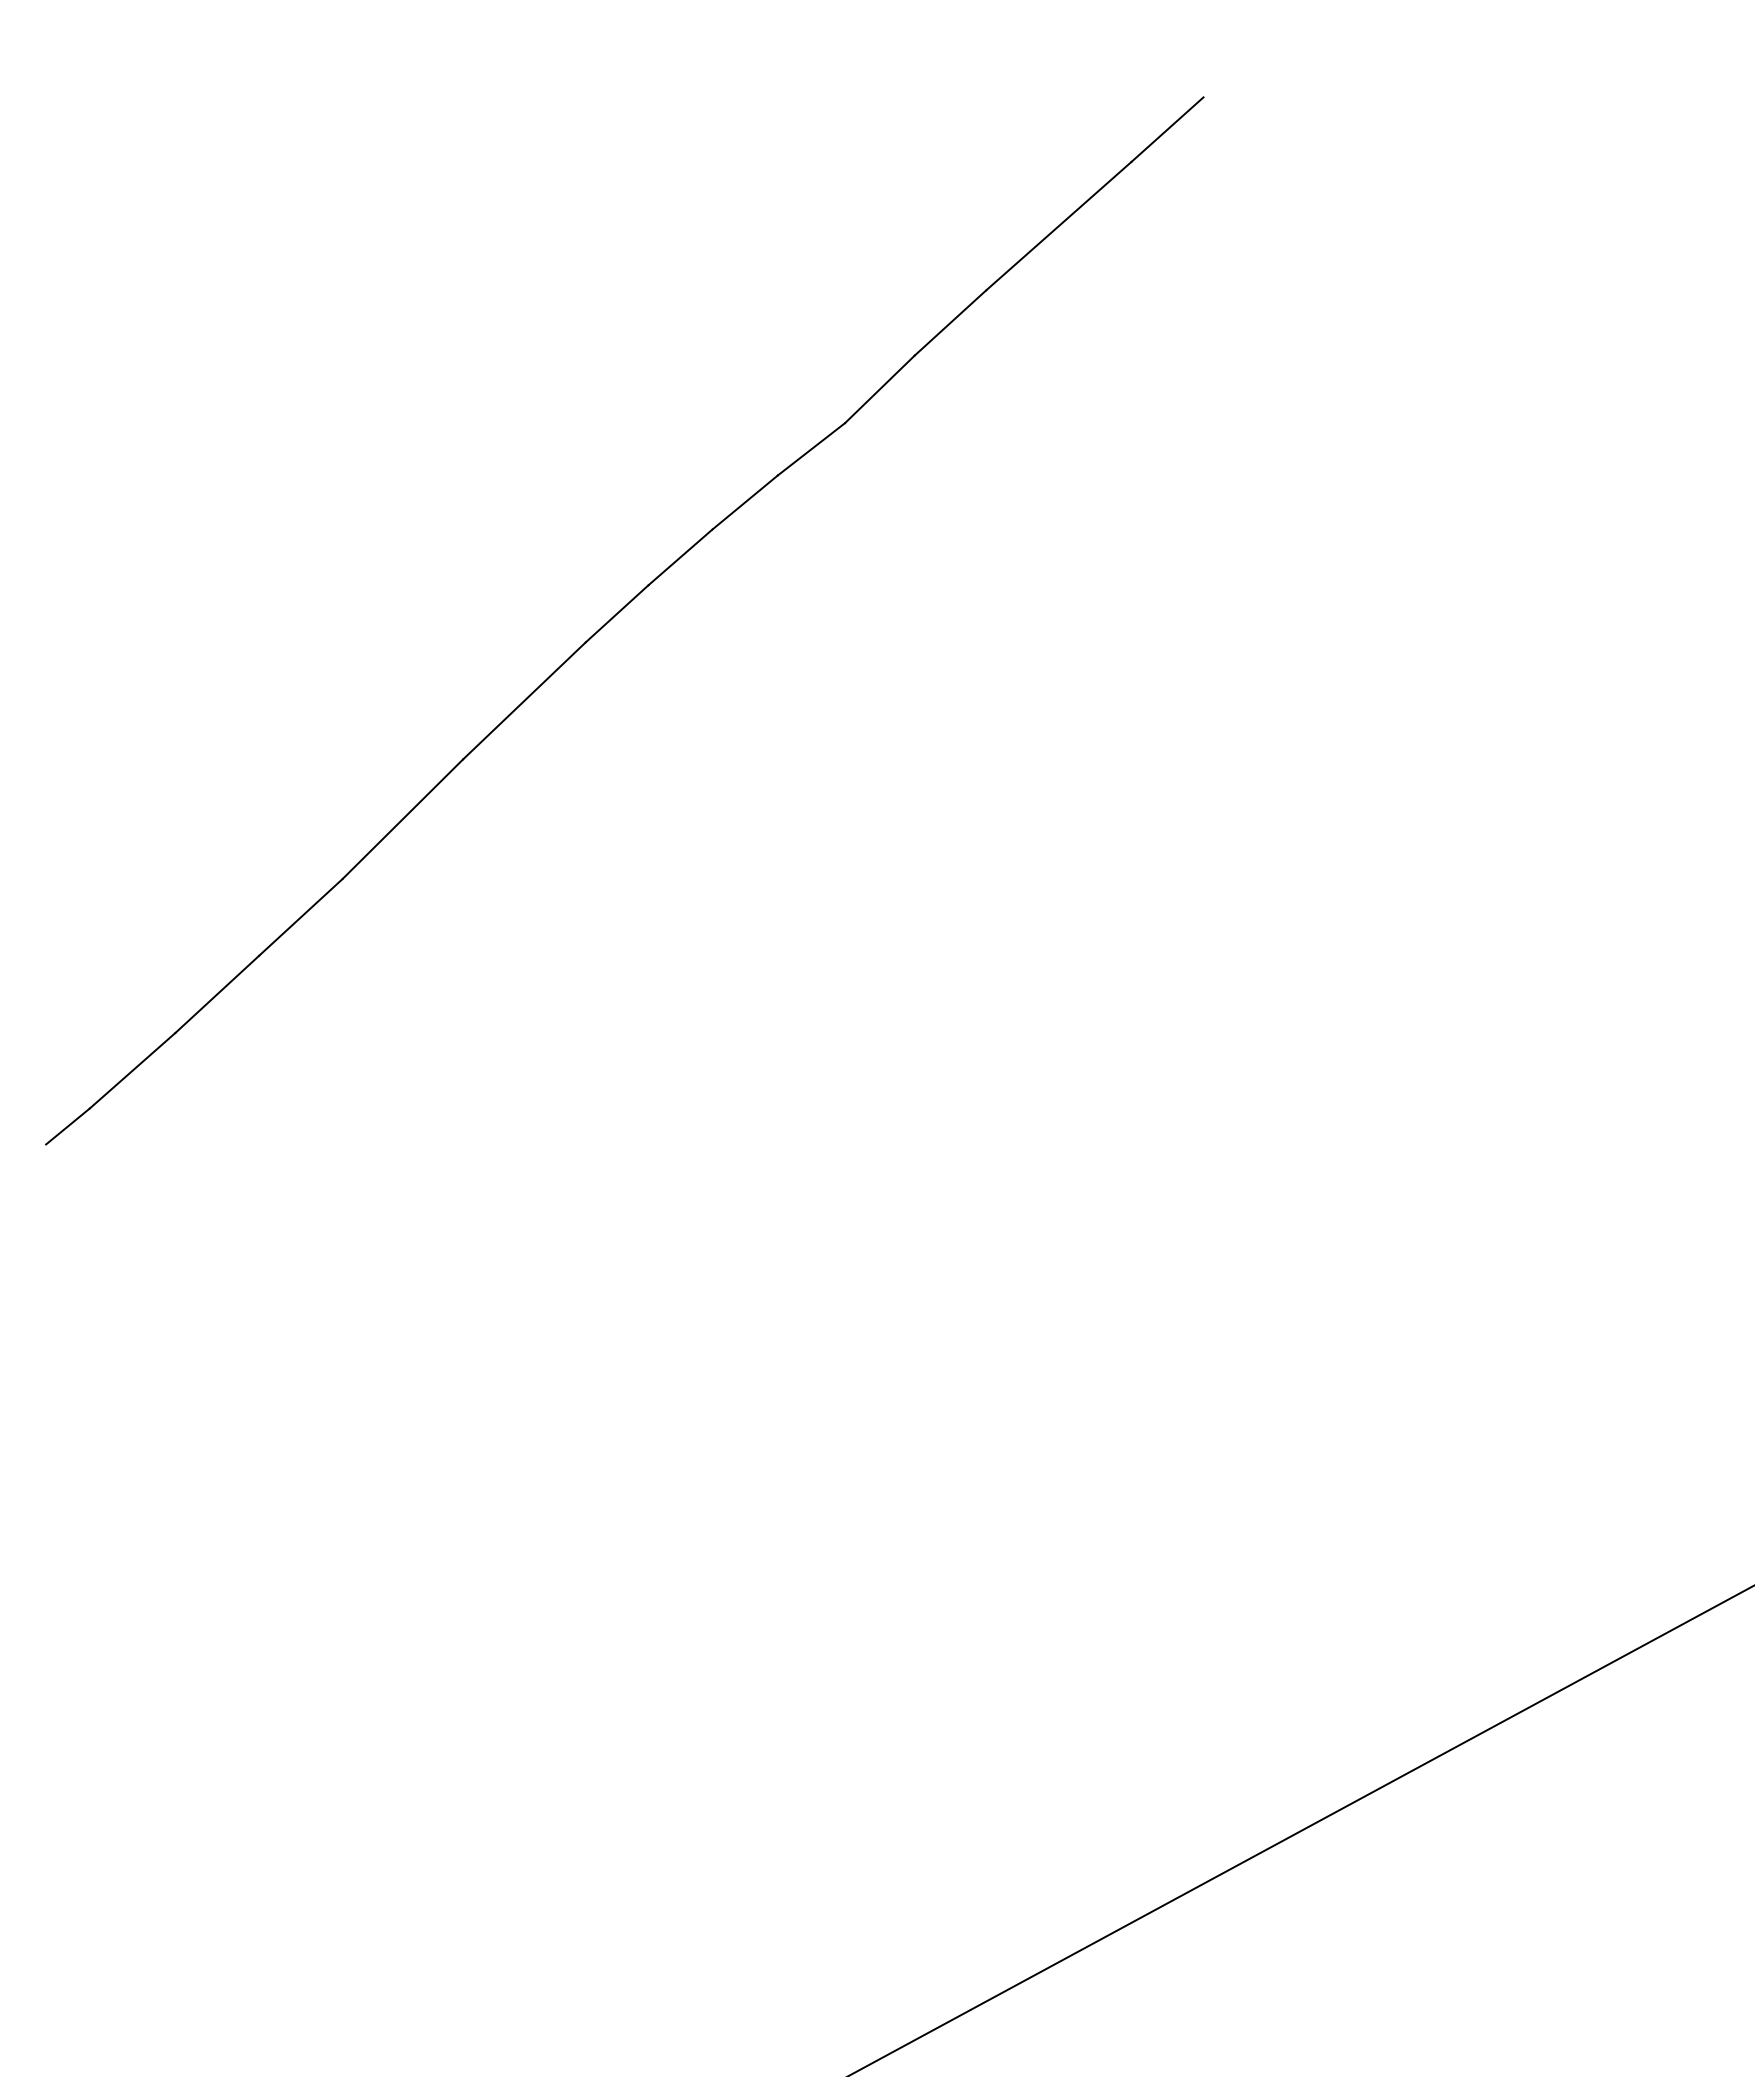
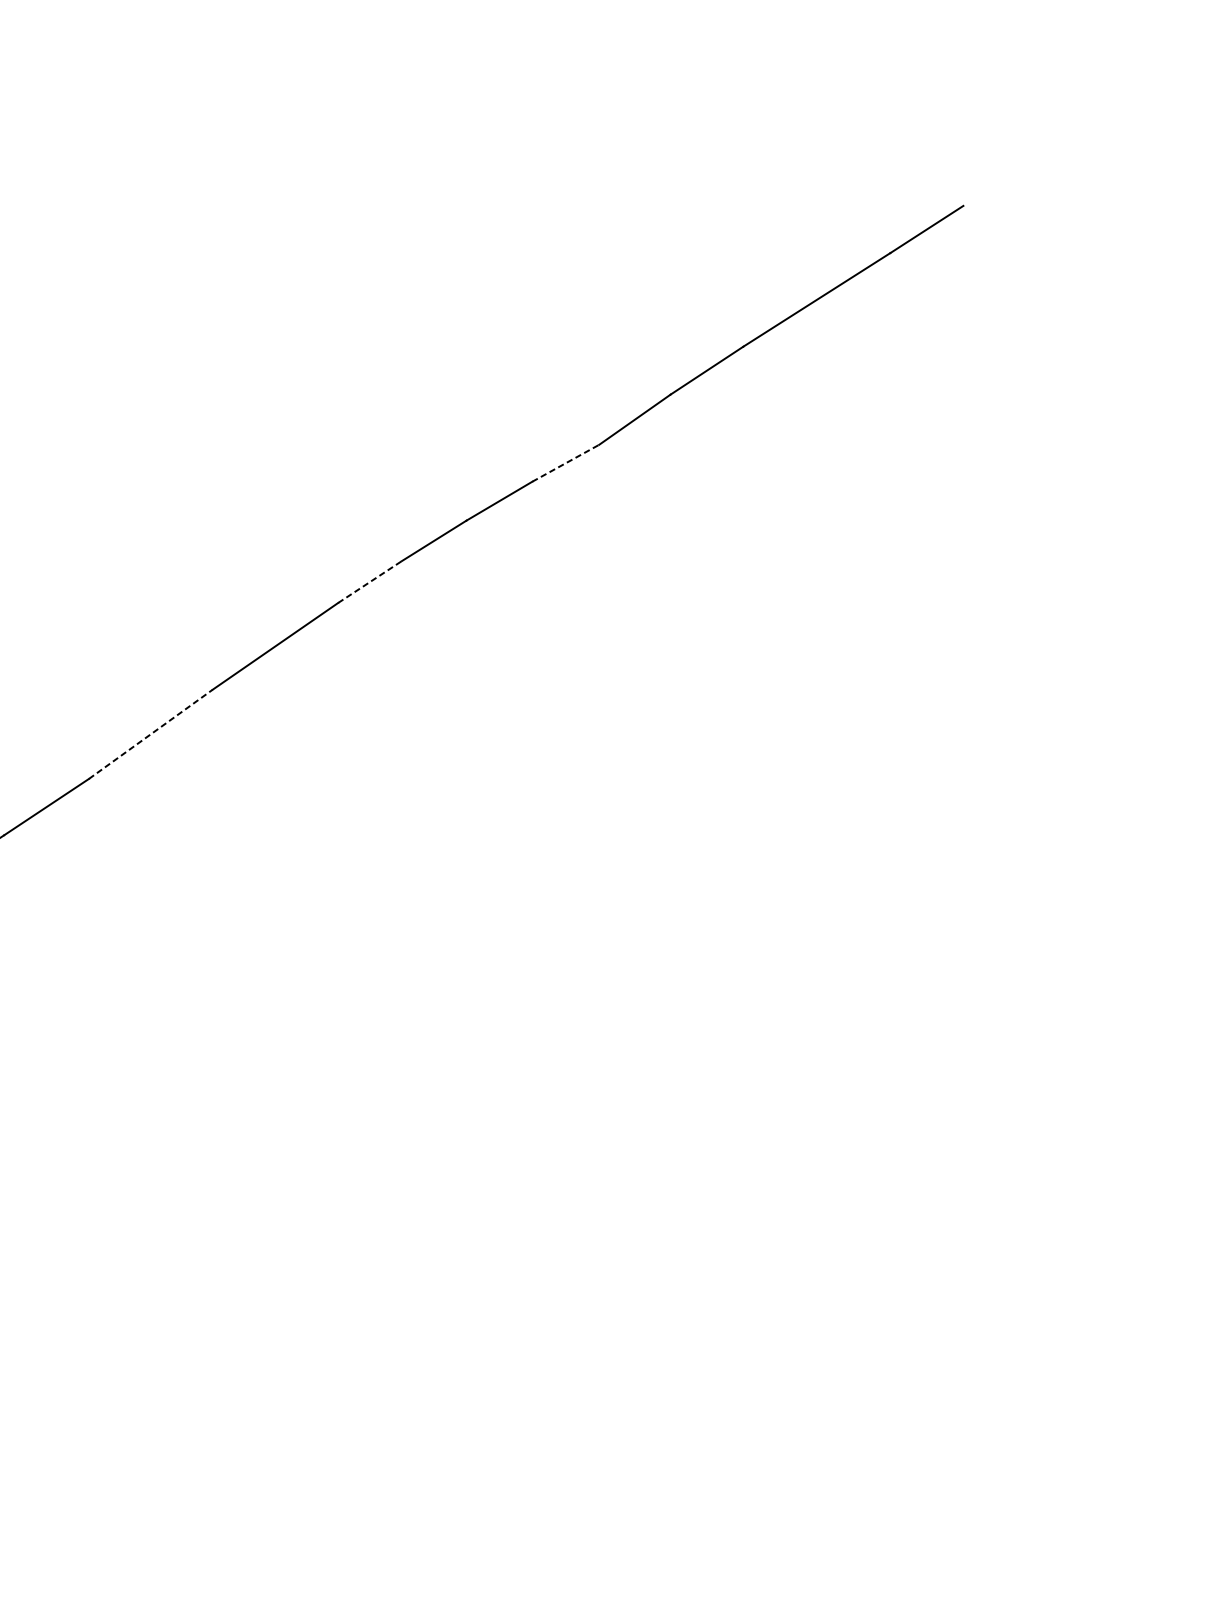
line: (811, 449) -> (565, 463), solid -> dashed
line: (617, 613) -> (370, 581), solid -> dashed
line: (402, 819) -> (150, 734), solid -> dashed

